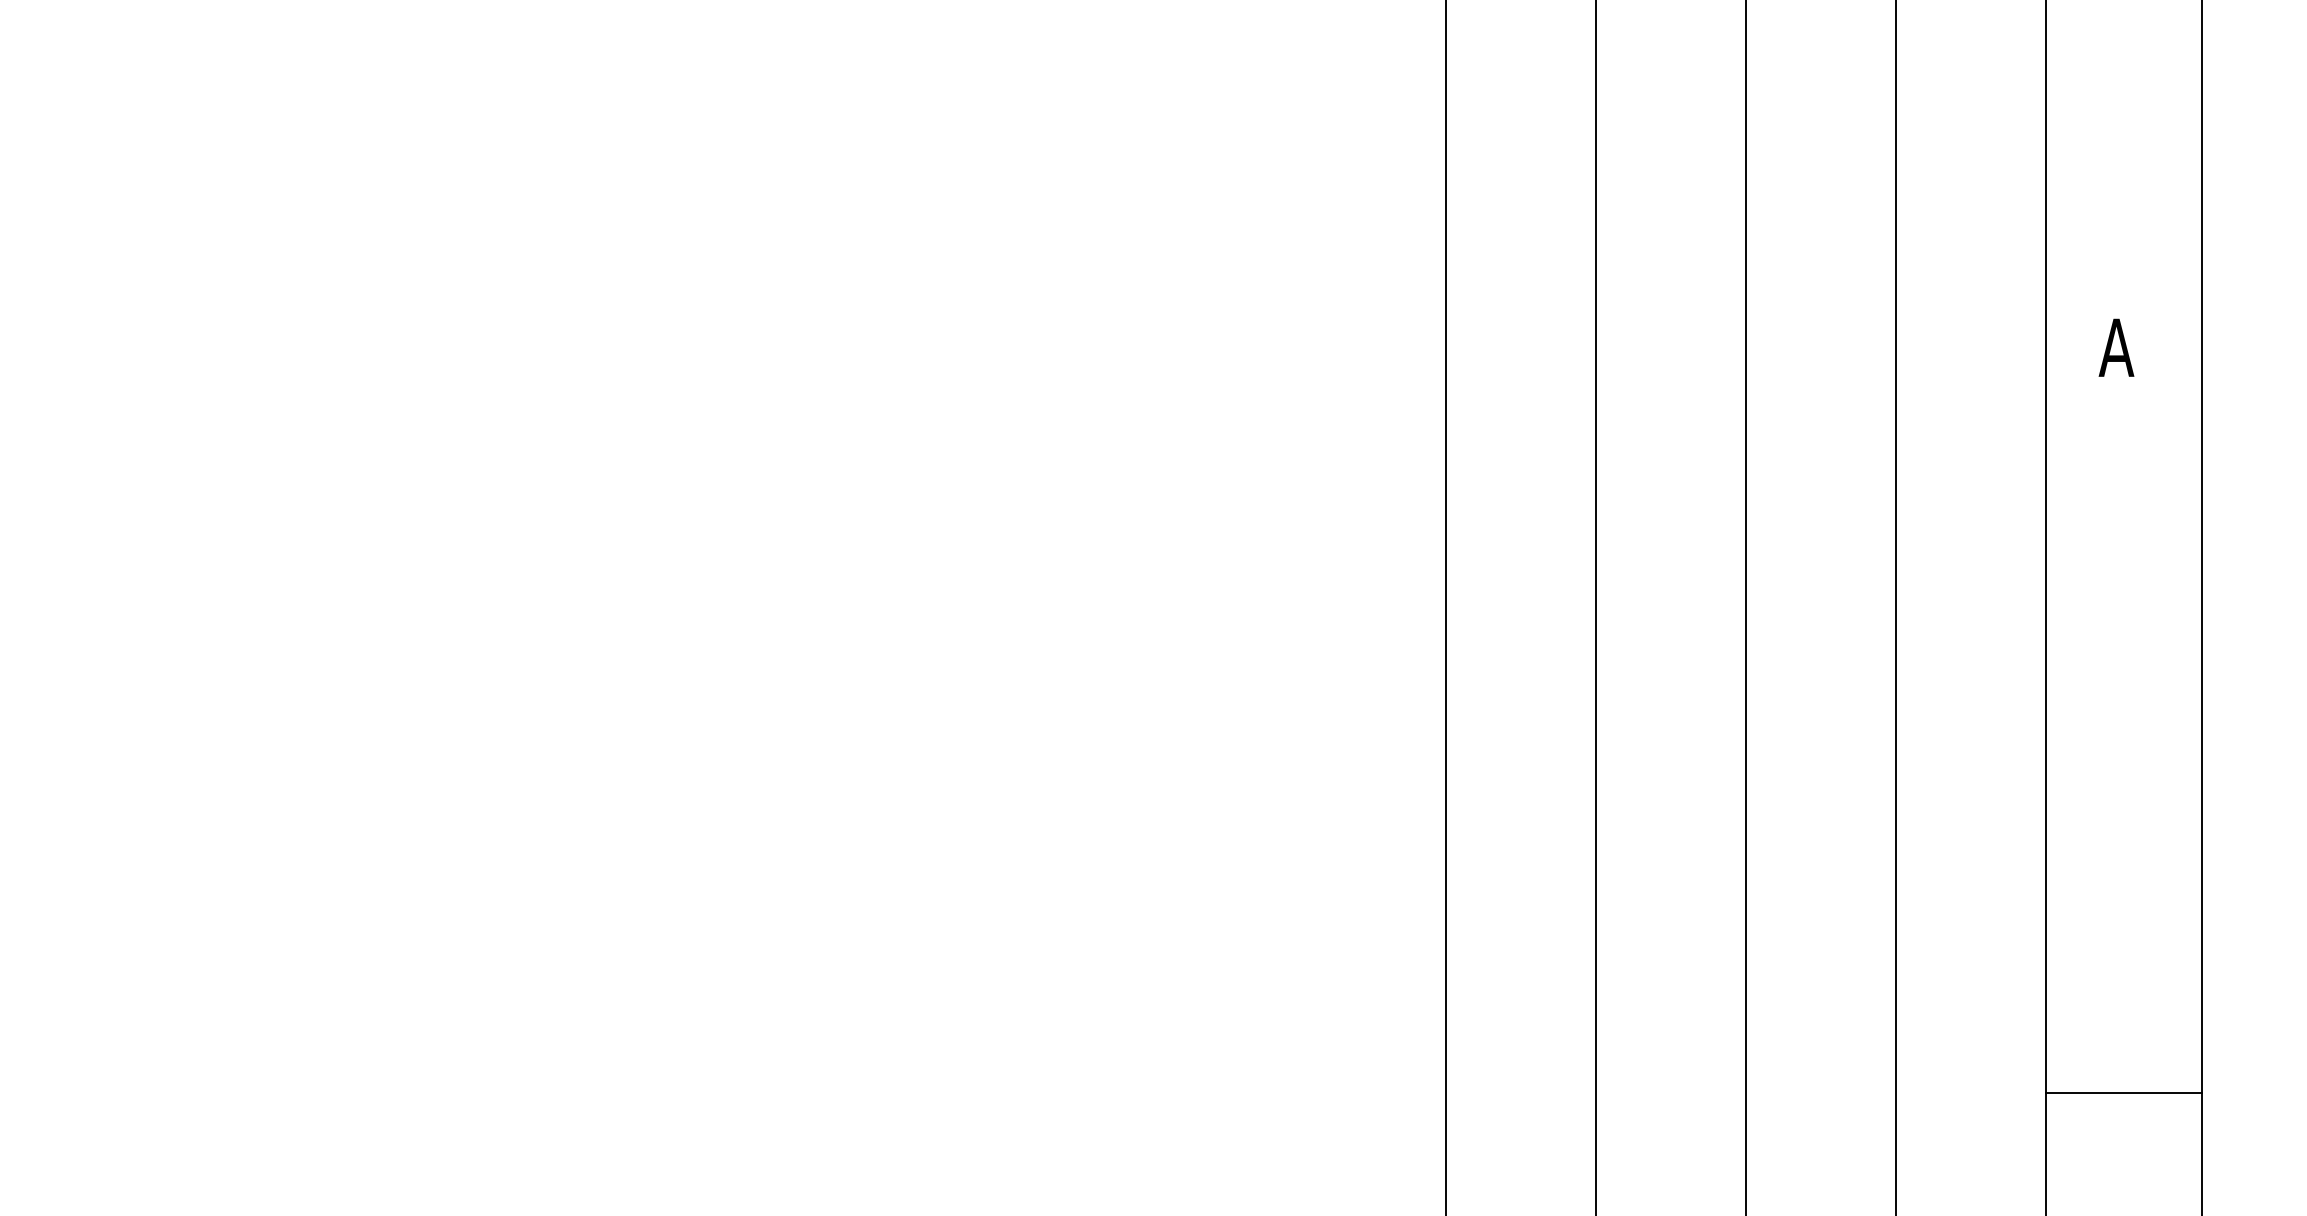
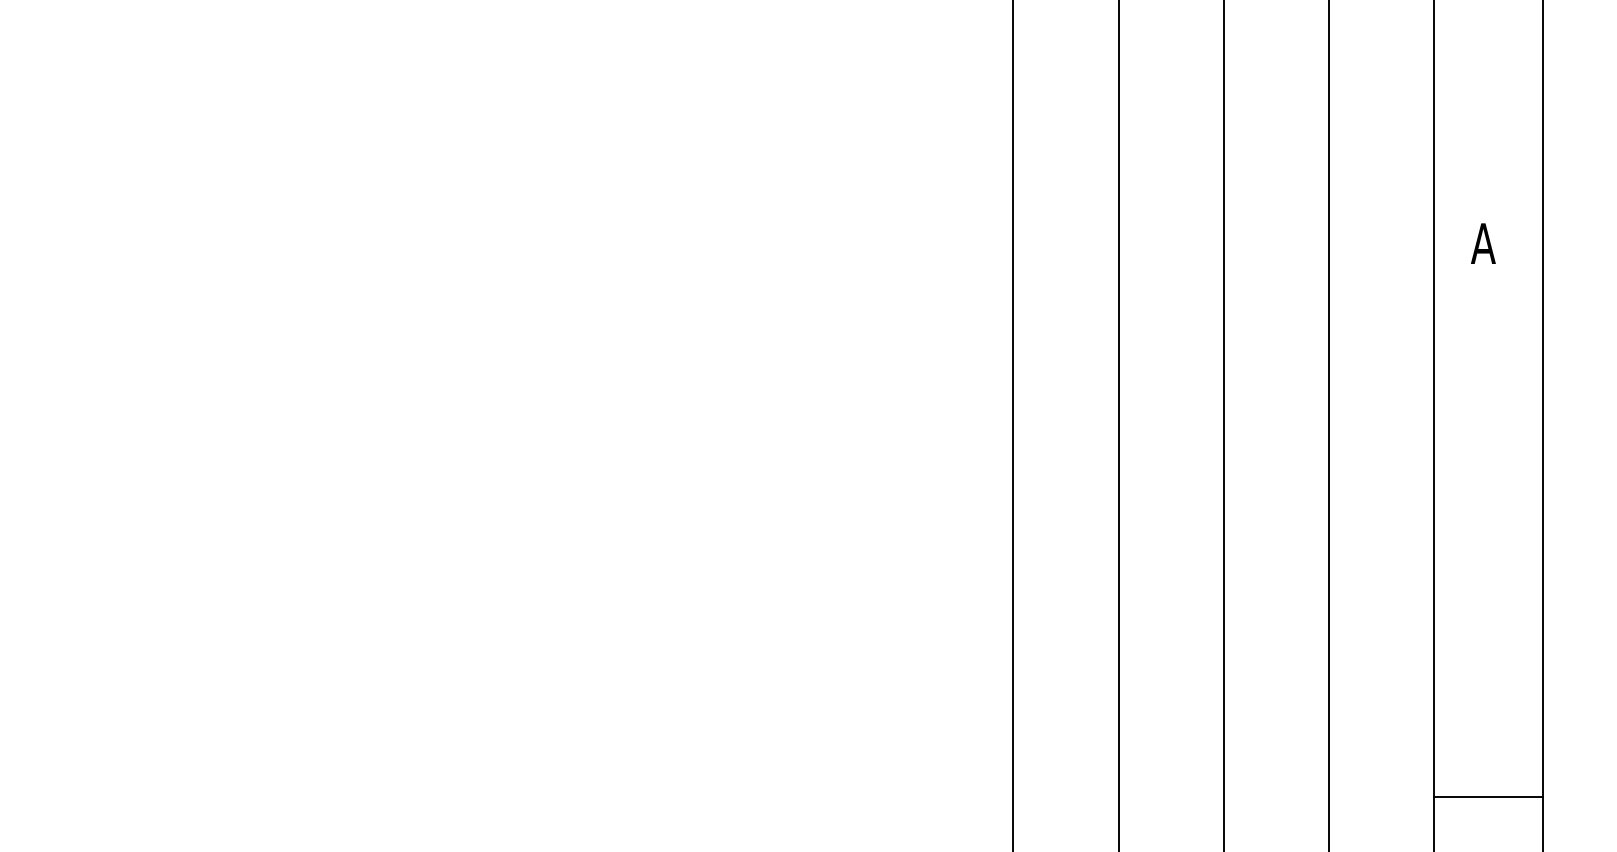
line: (2123, 1092) -> (1488, 796), moved

